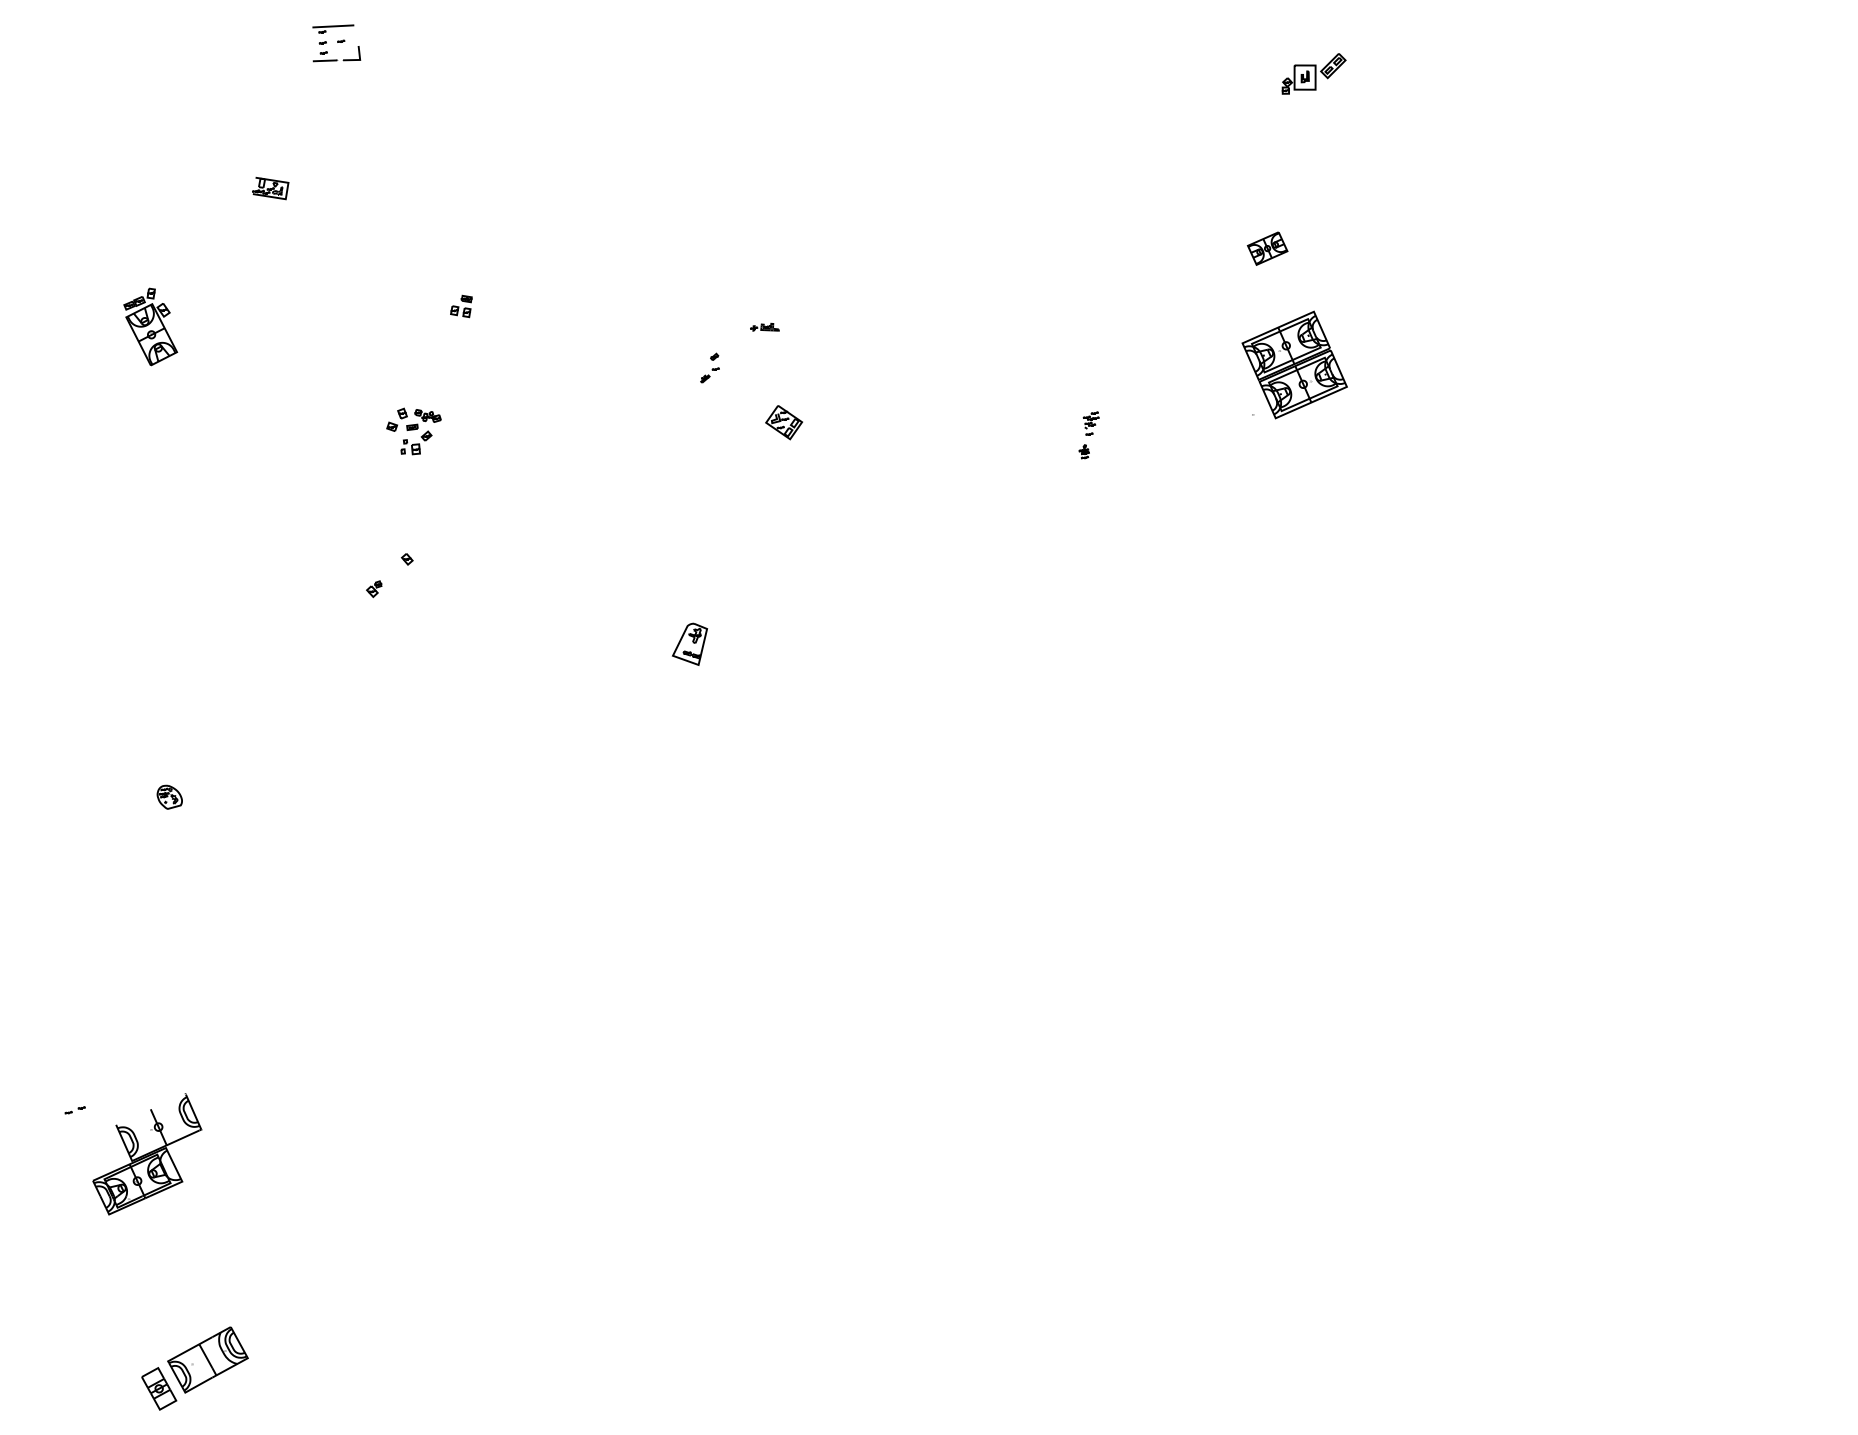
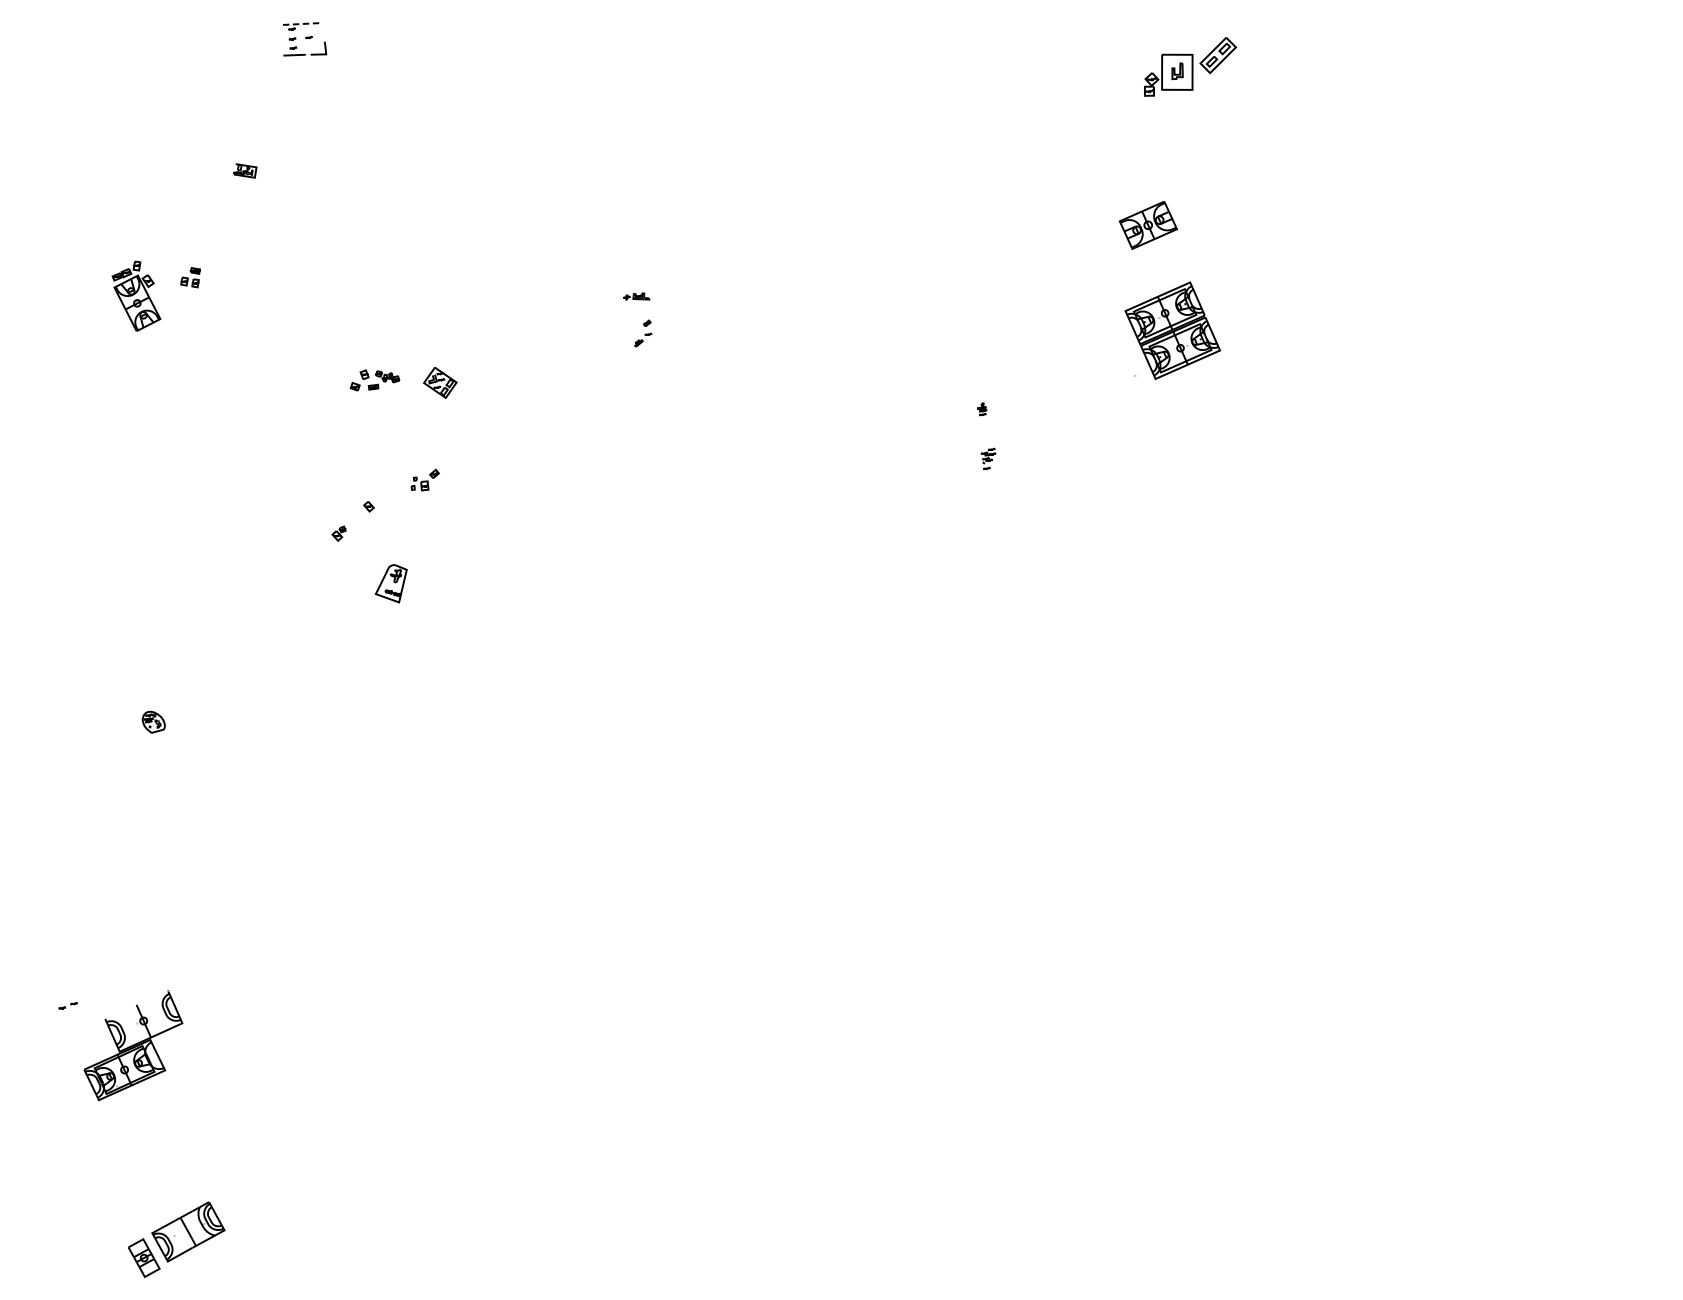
line: (333, 26) -> (302, 24), solid -> dashed
part: (1313, 73) -> (1189, 66), size x1.6
part: (270, 188) -> (245, 170), size x0.7
part: (1267, 248) -> (1148, 225), size x1.6
part: (461, 306) -> (190, 277), moved
part: (764, 326) -> (636, 295), moved
part: (784, 422) -> (440, 382), moved
part: (1090, 423) -> (987, 458), moved
part: (416, 442) -> (425, 479), moved
part: (689, 643) -> (390, 582), moved

